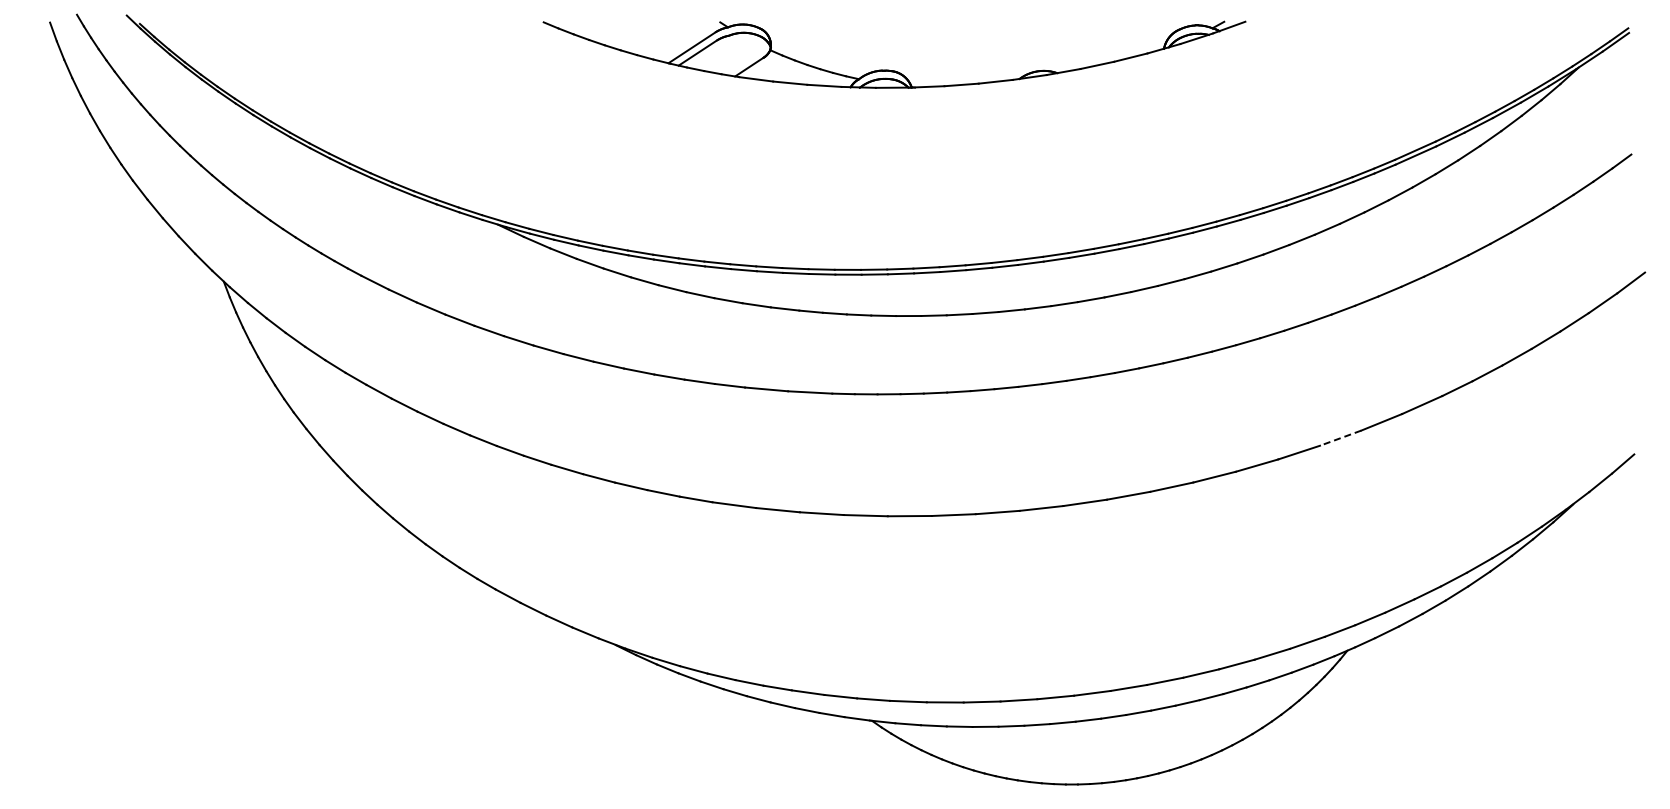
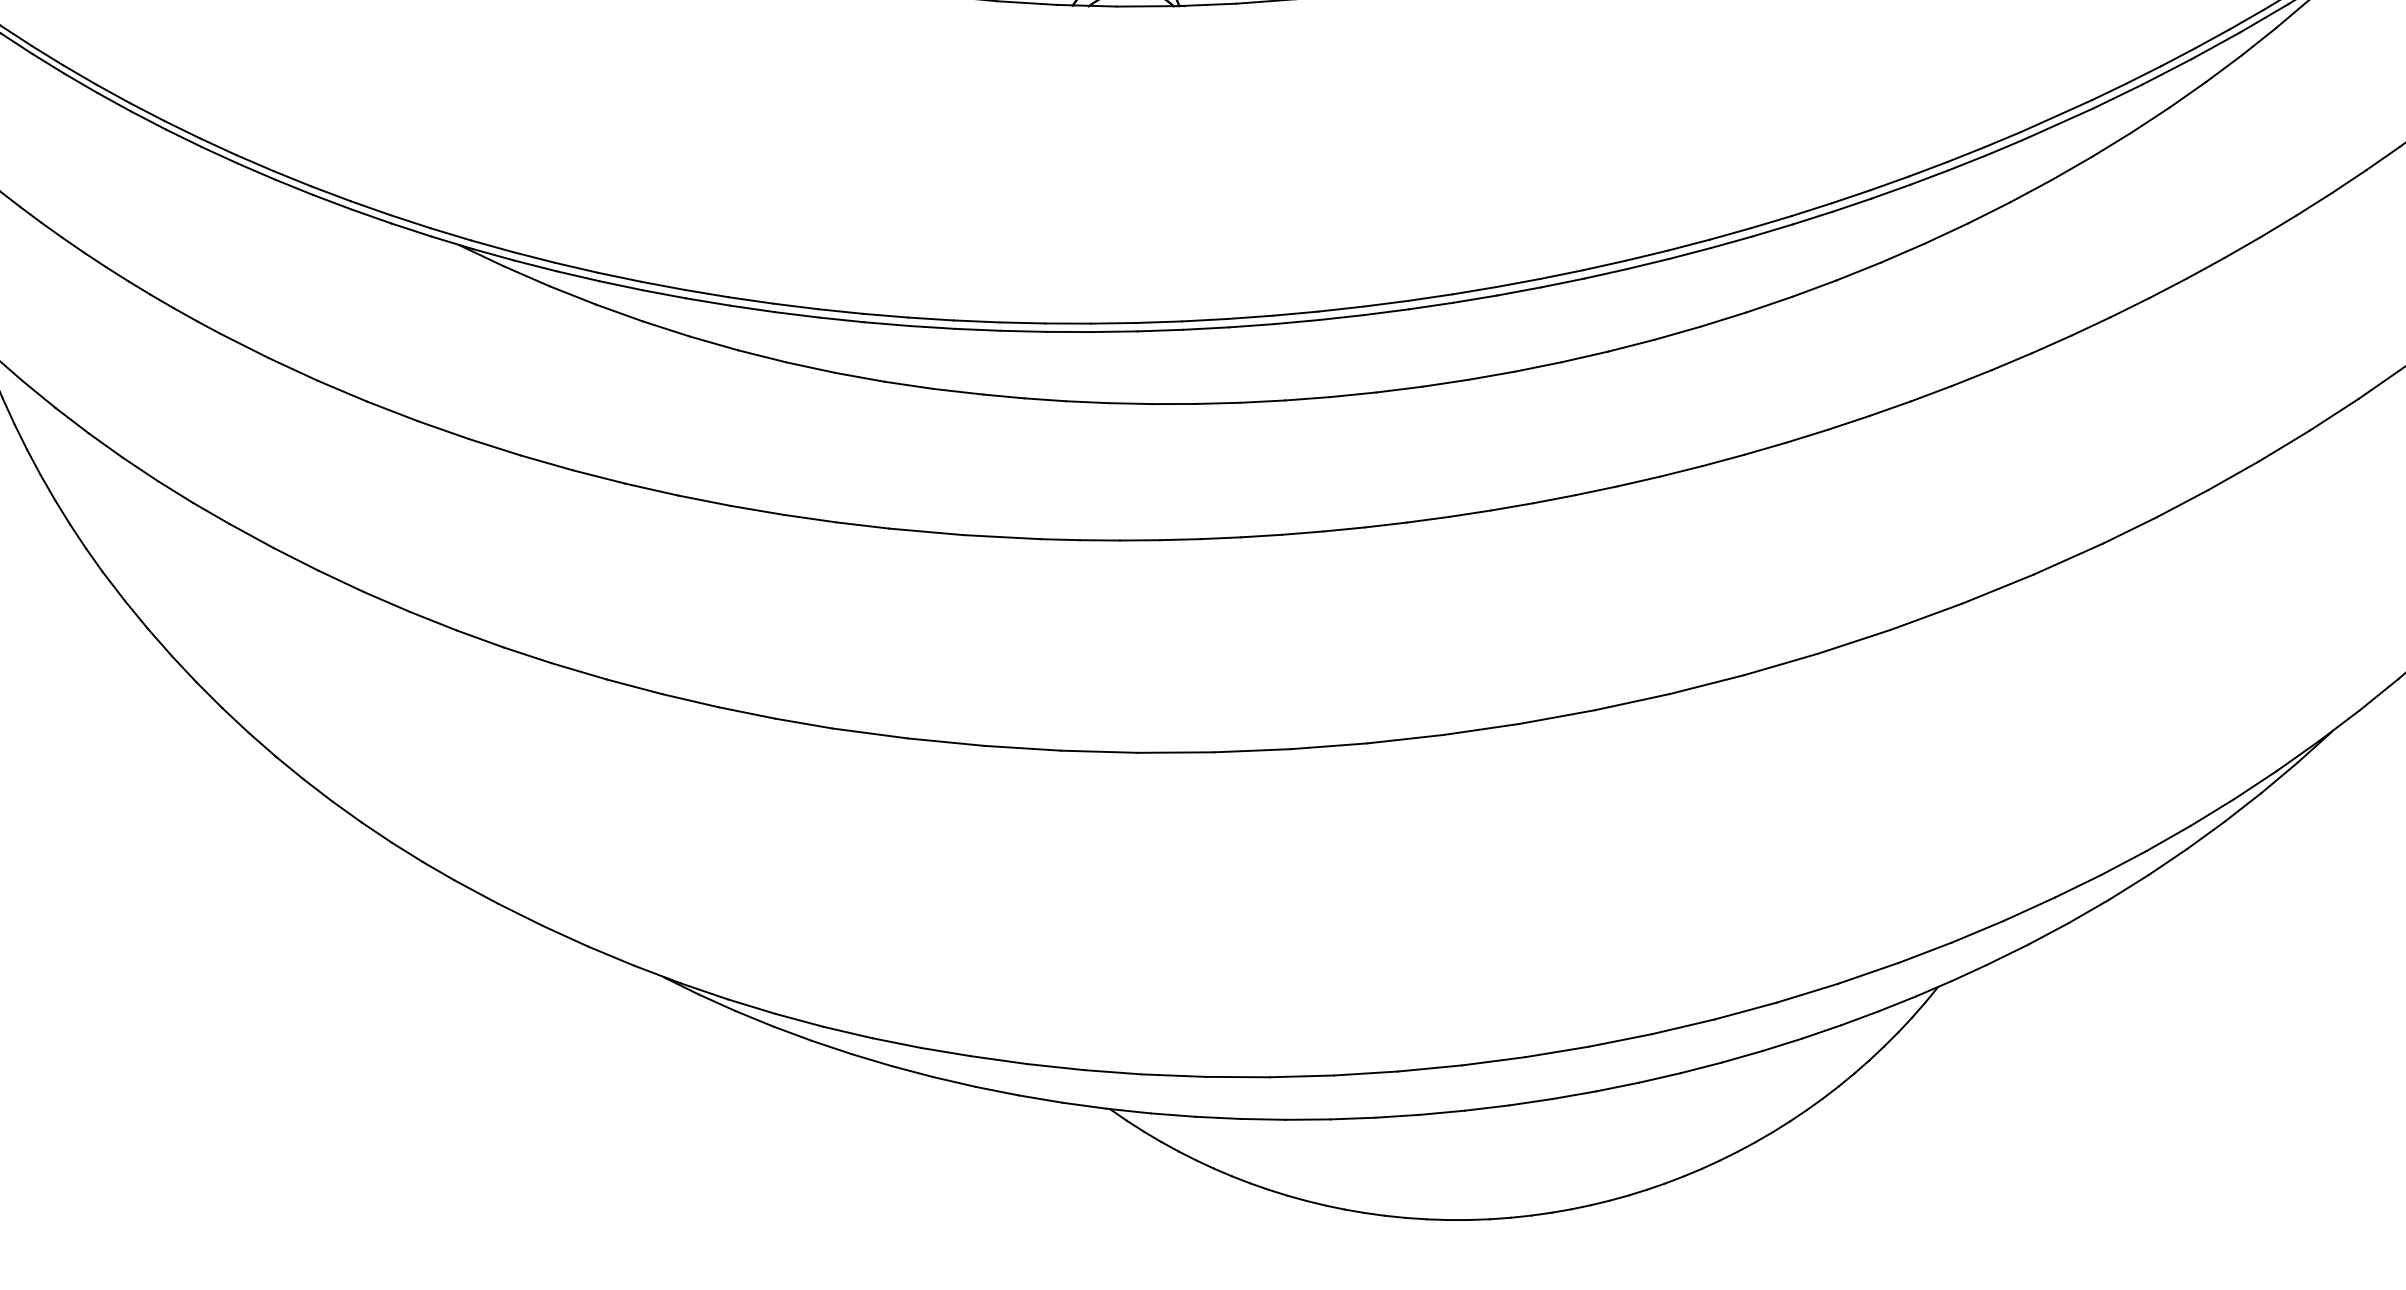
line: (1340, 438) -> (1926, 617), dashed -> solid

